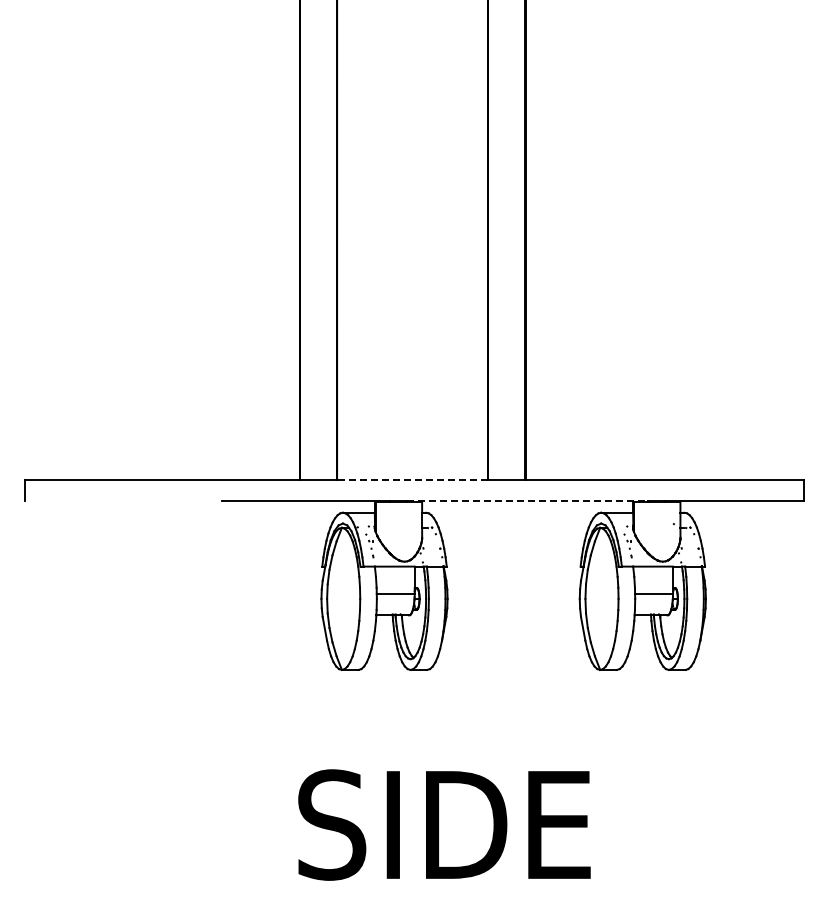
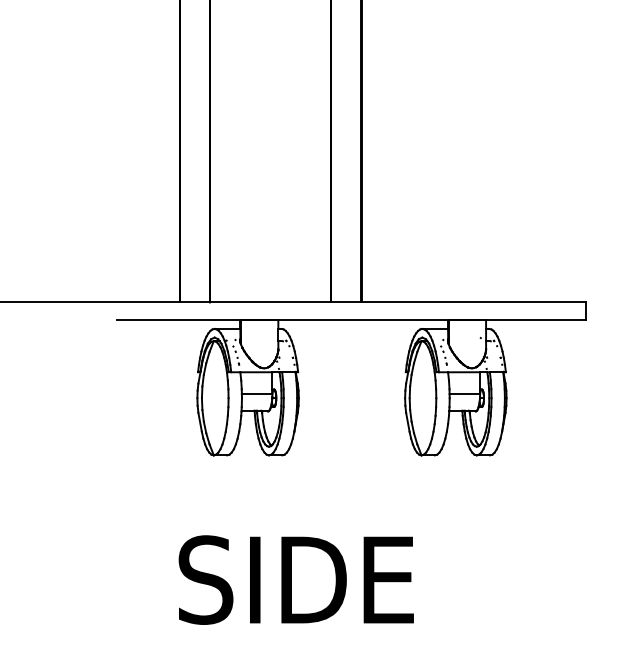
line: (412, 479) -> (270, 302), dashed -> solid
line: (527, 501) -> (363, 319), dashed -> solid

